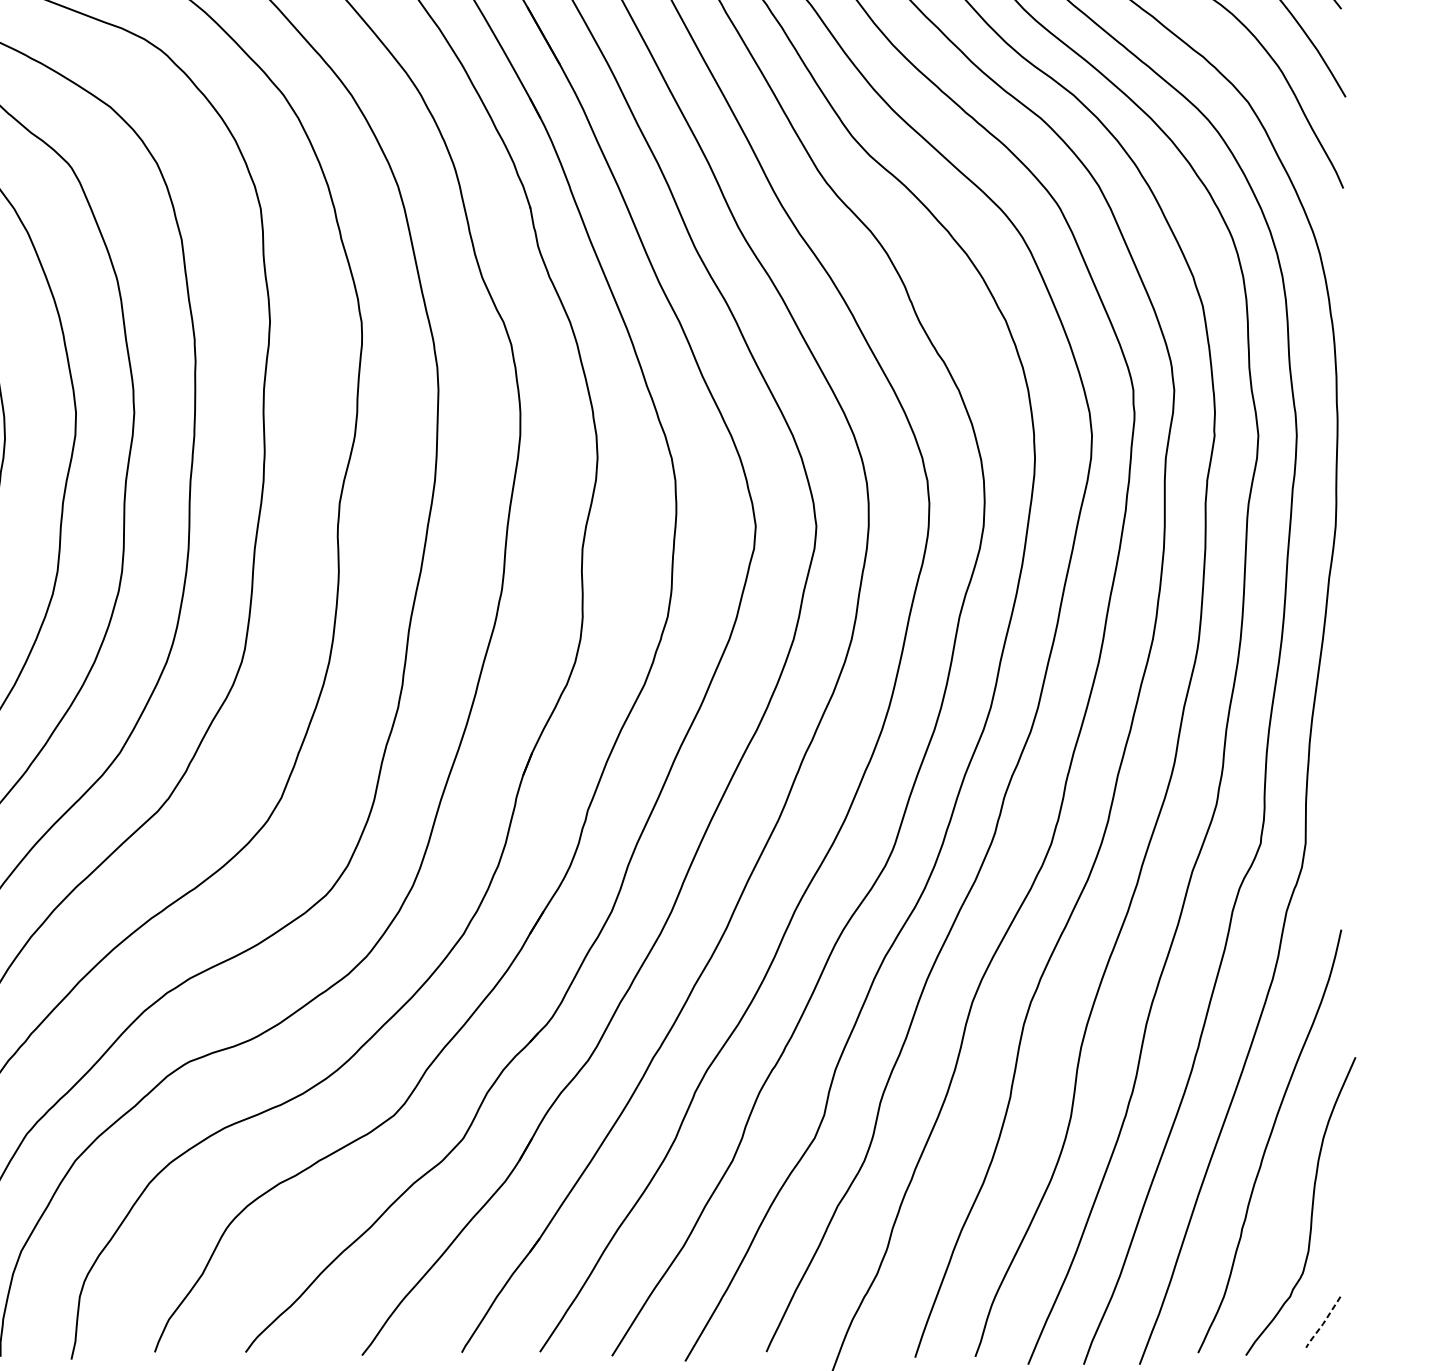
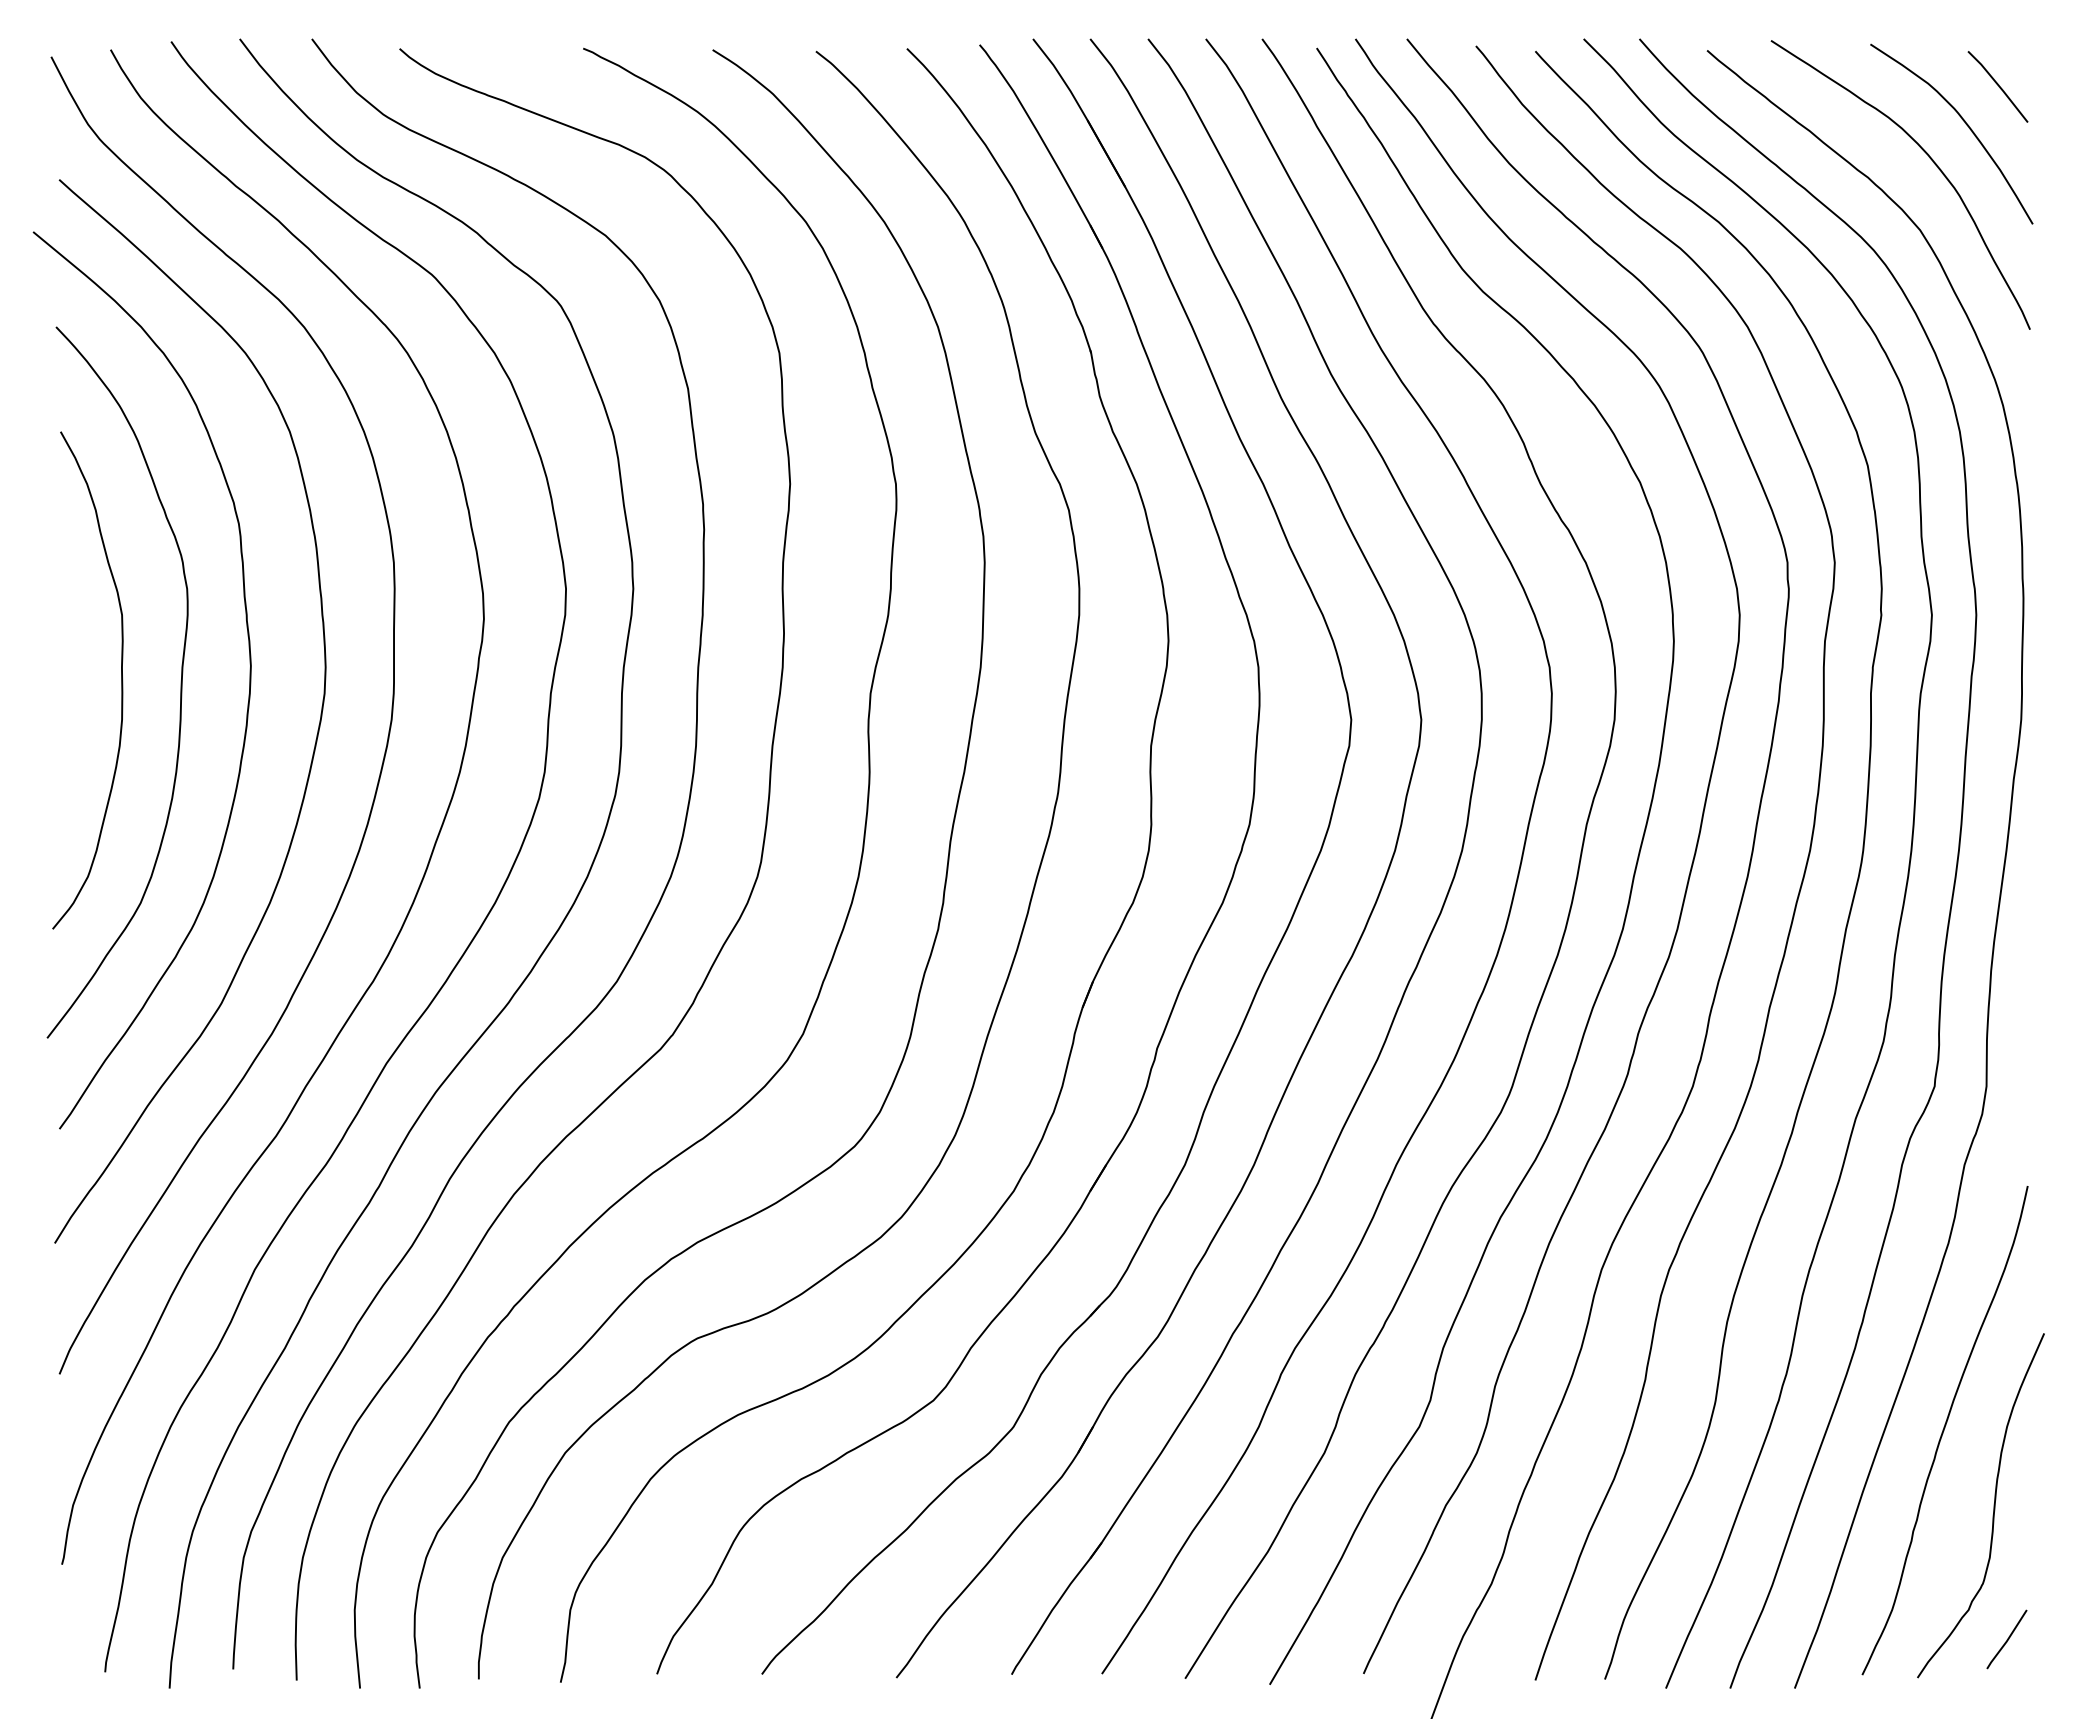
line: (1322, 1323) -> (2006, 1641), dashed -> solid

